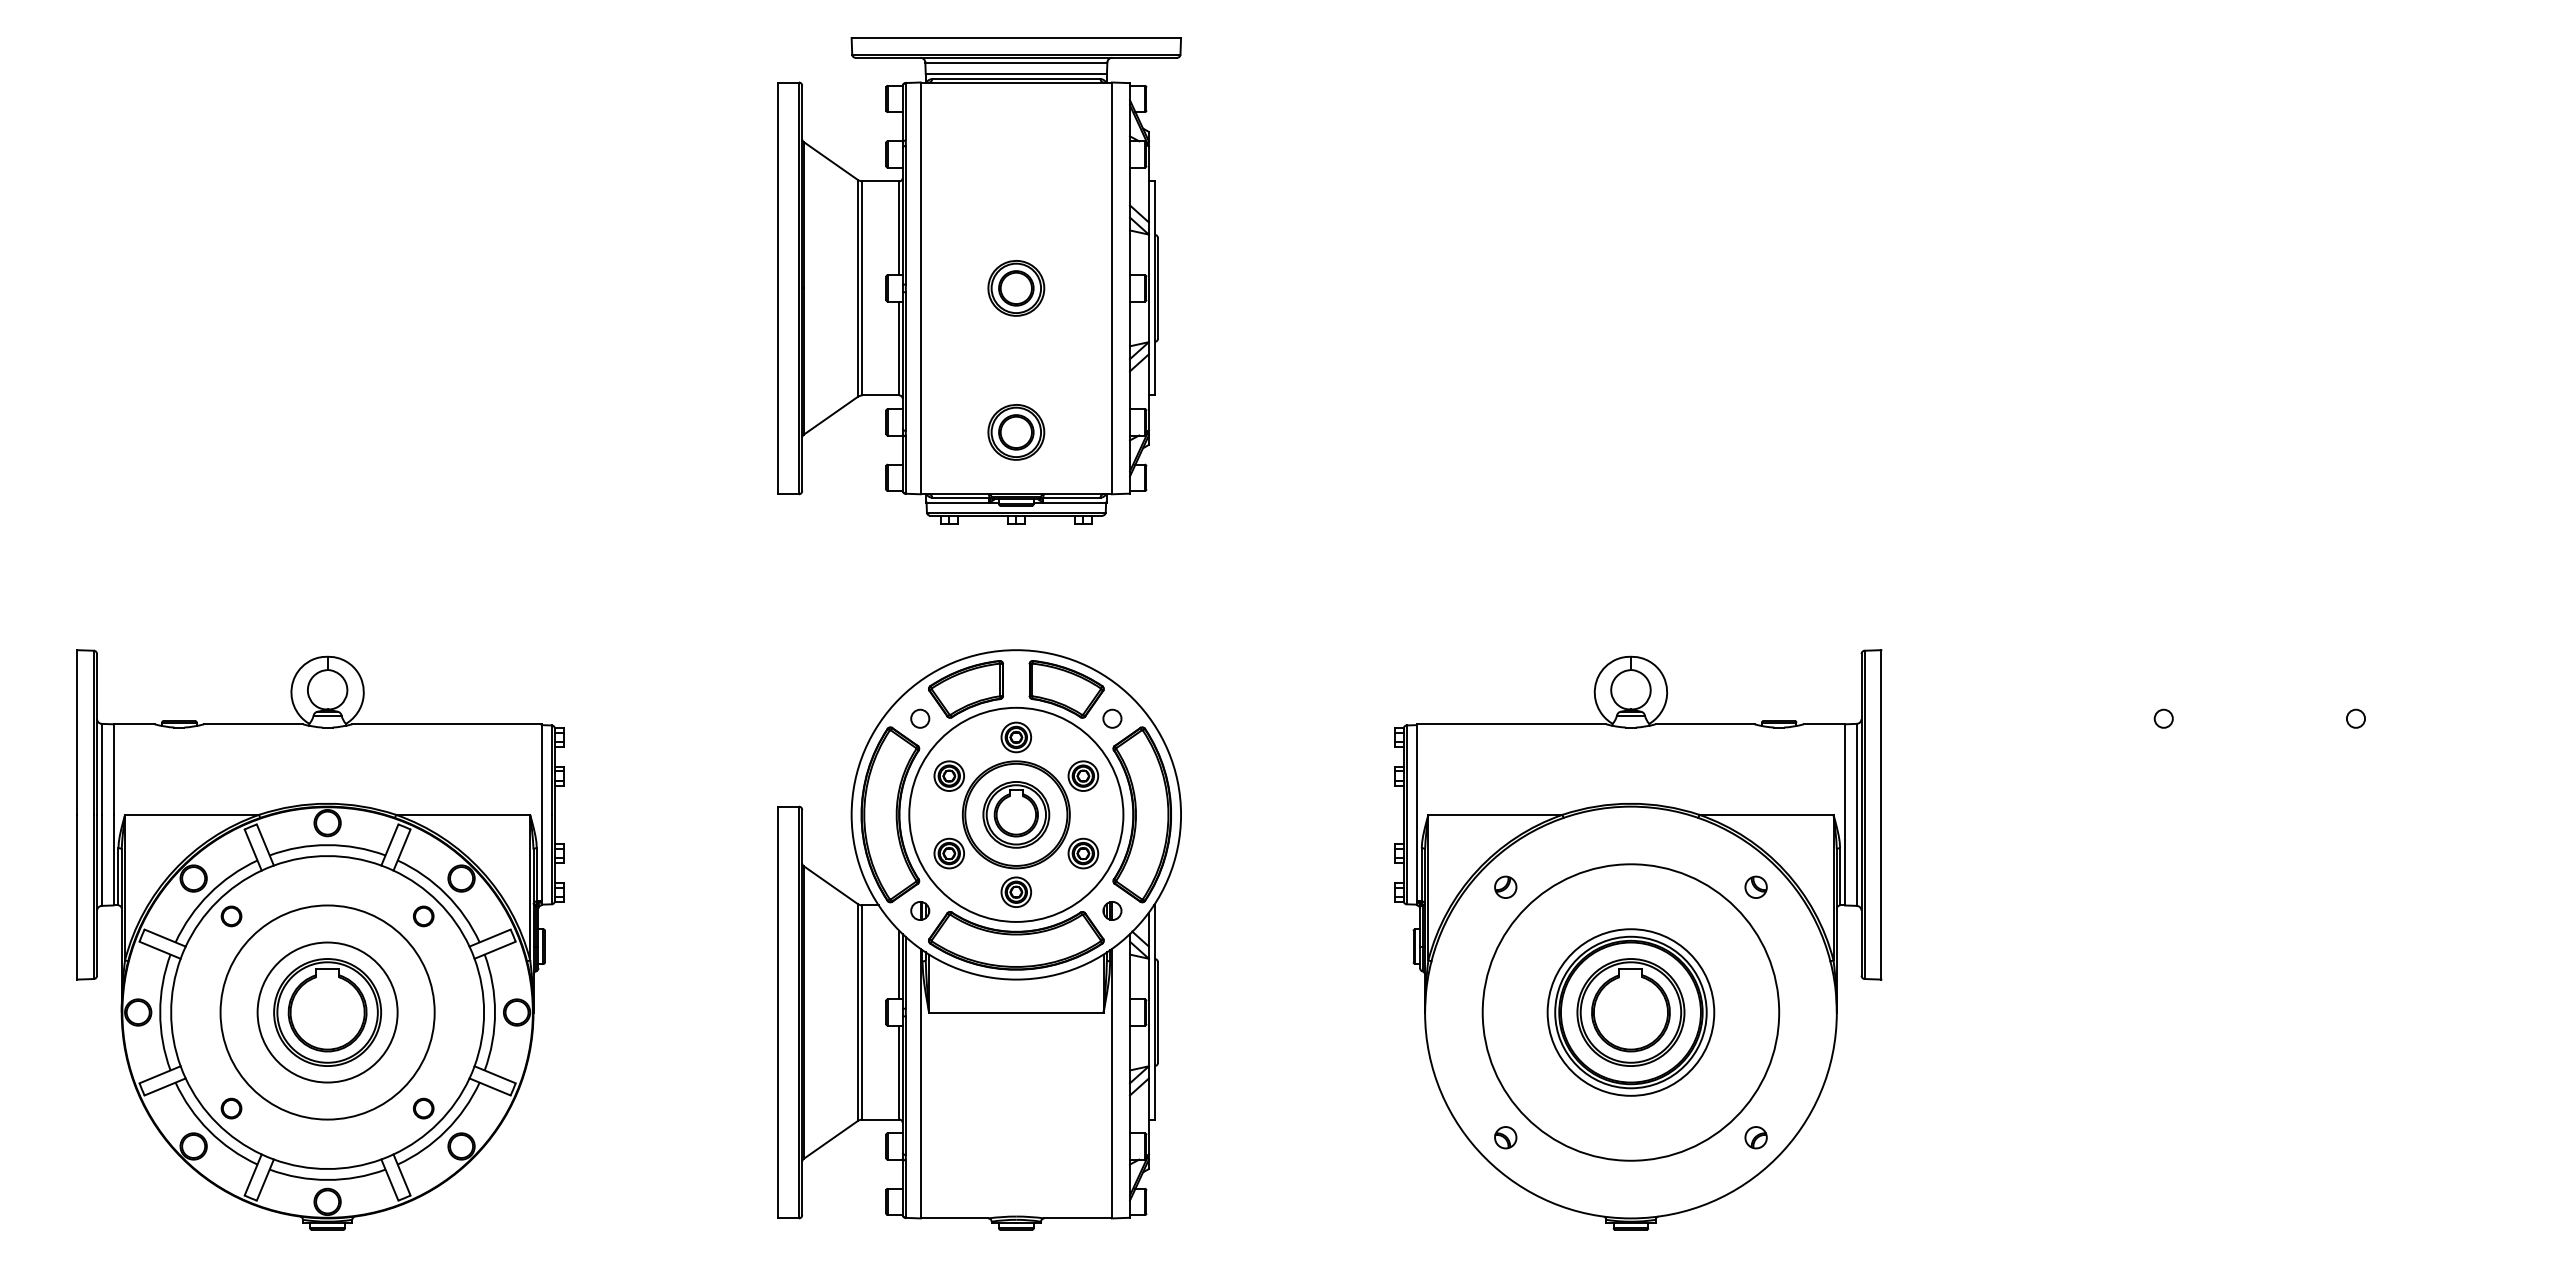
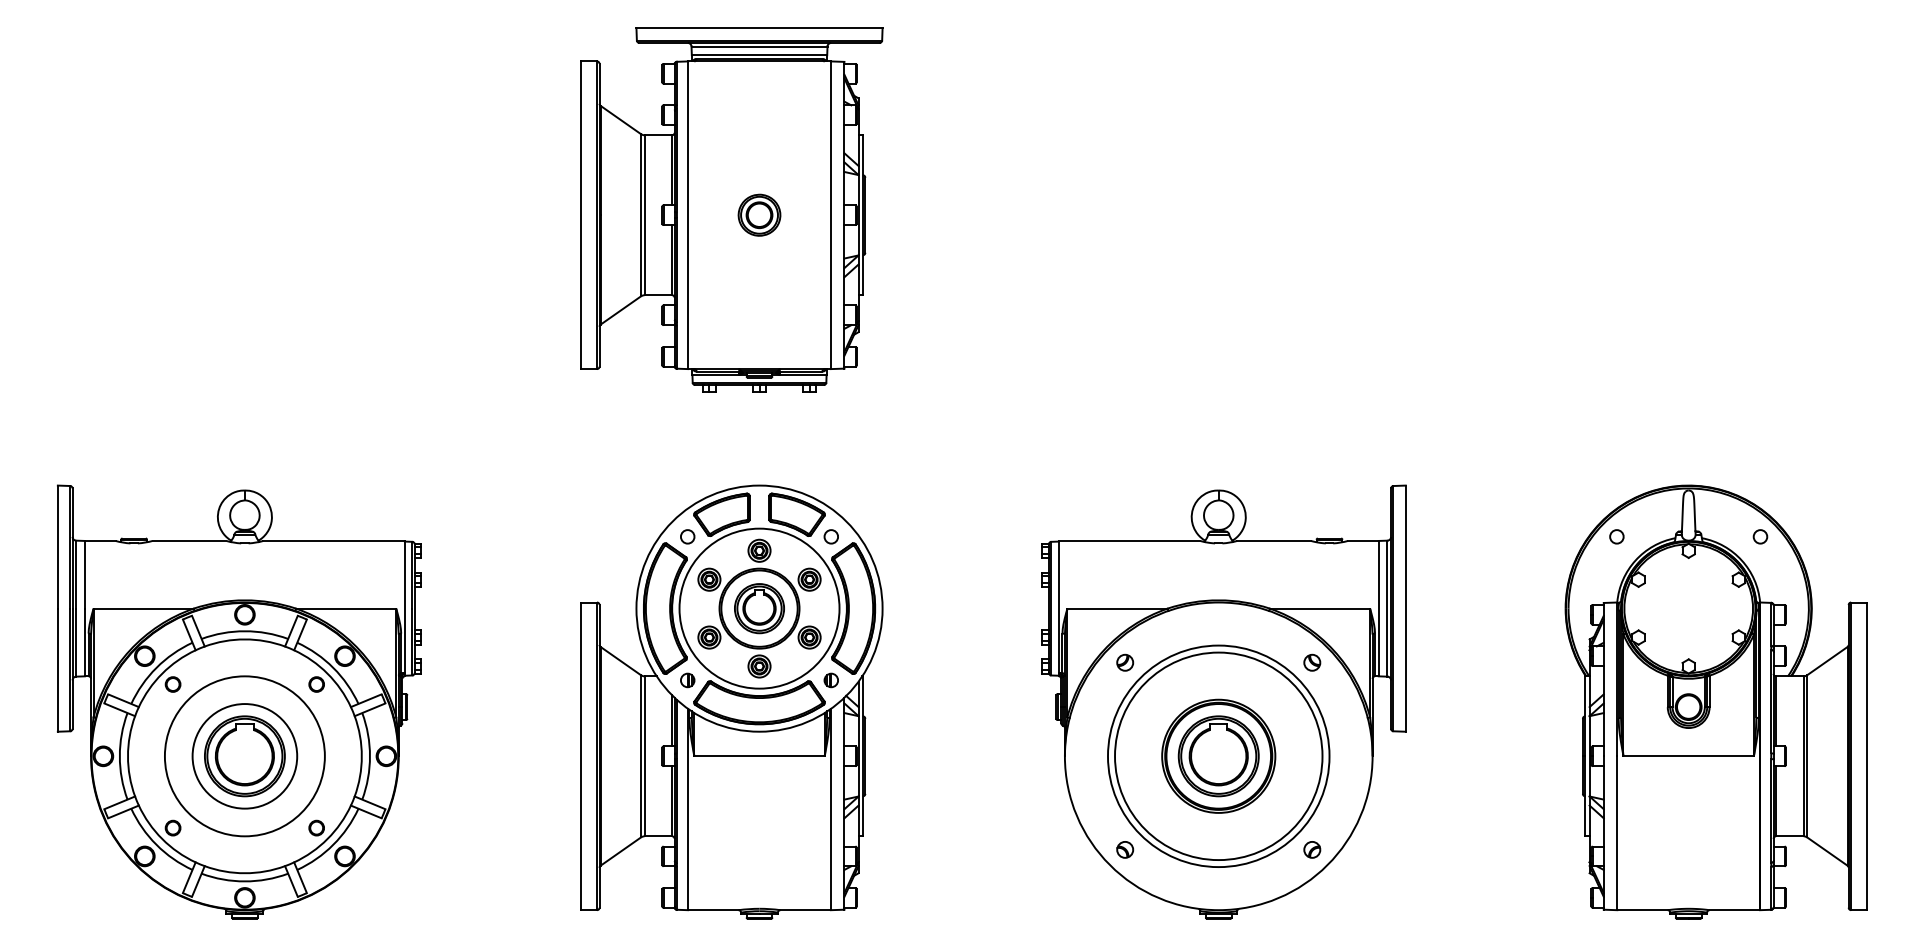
part: (1016, 432) -> (759, 322), removed
part: (2296, 939) -> (1716, 701), added
circle: (1630, 1012) -> (1218, 756), size x1.67

